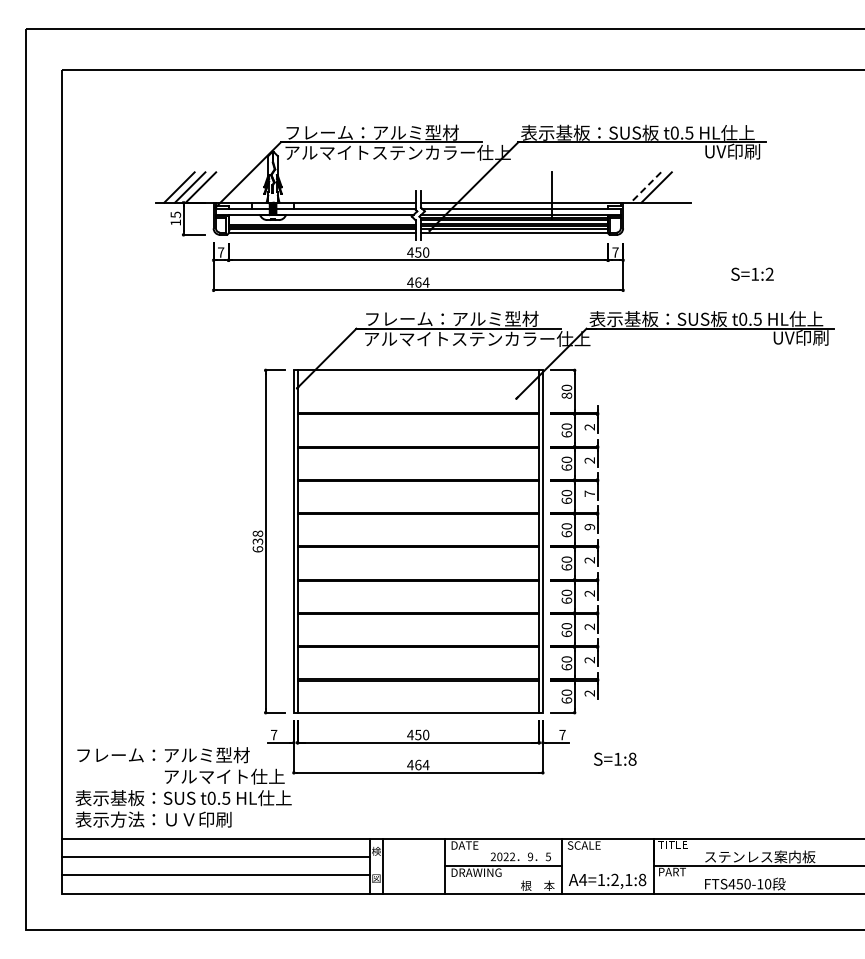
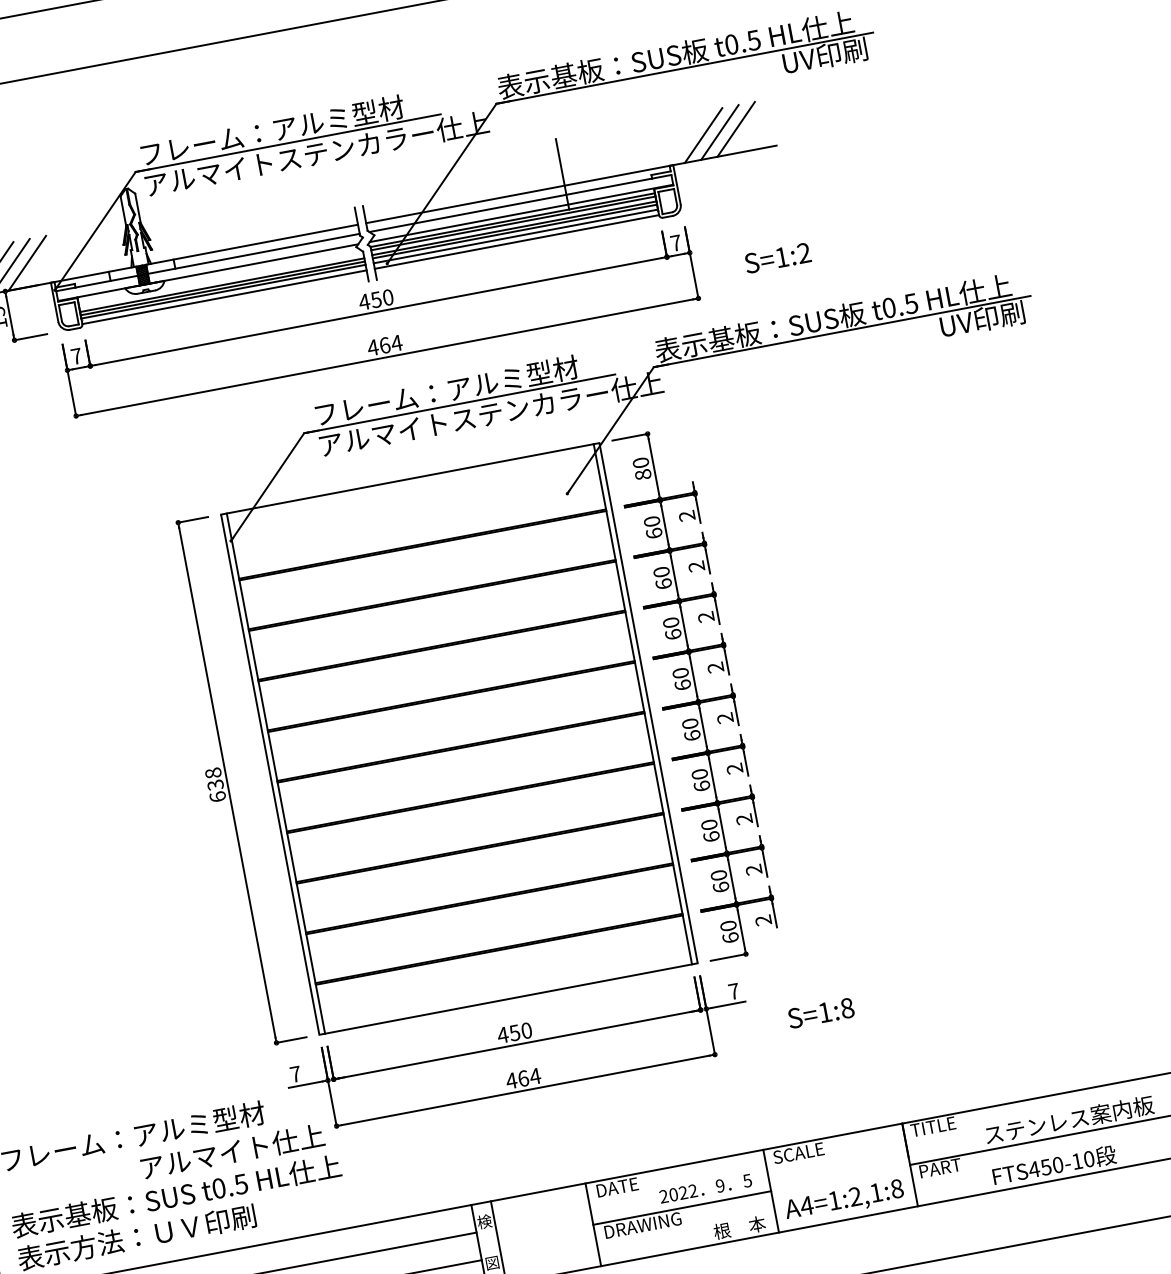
line: (645, 187) -> (702, 135), dashed -> solid
line: (667, 187) -> (736, 129), added
text: (752, 273) -> (777, 256), moved
text: (589, 493) -> (705, 616), 7 -> 2
text: (590, 526) -> (716, 666), 9 -> 2

